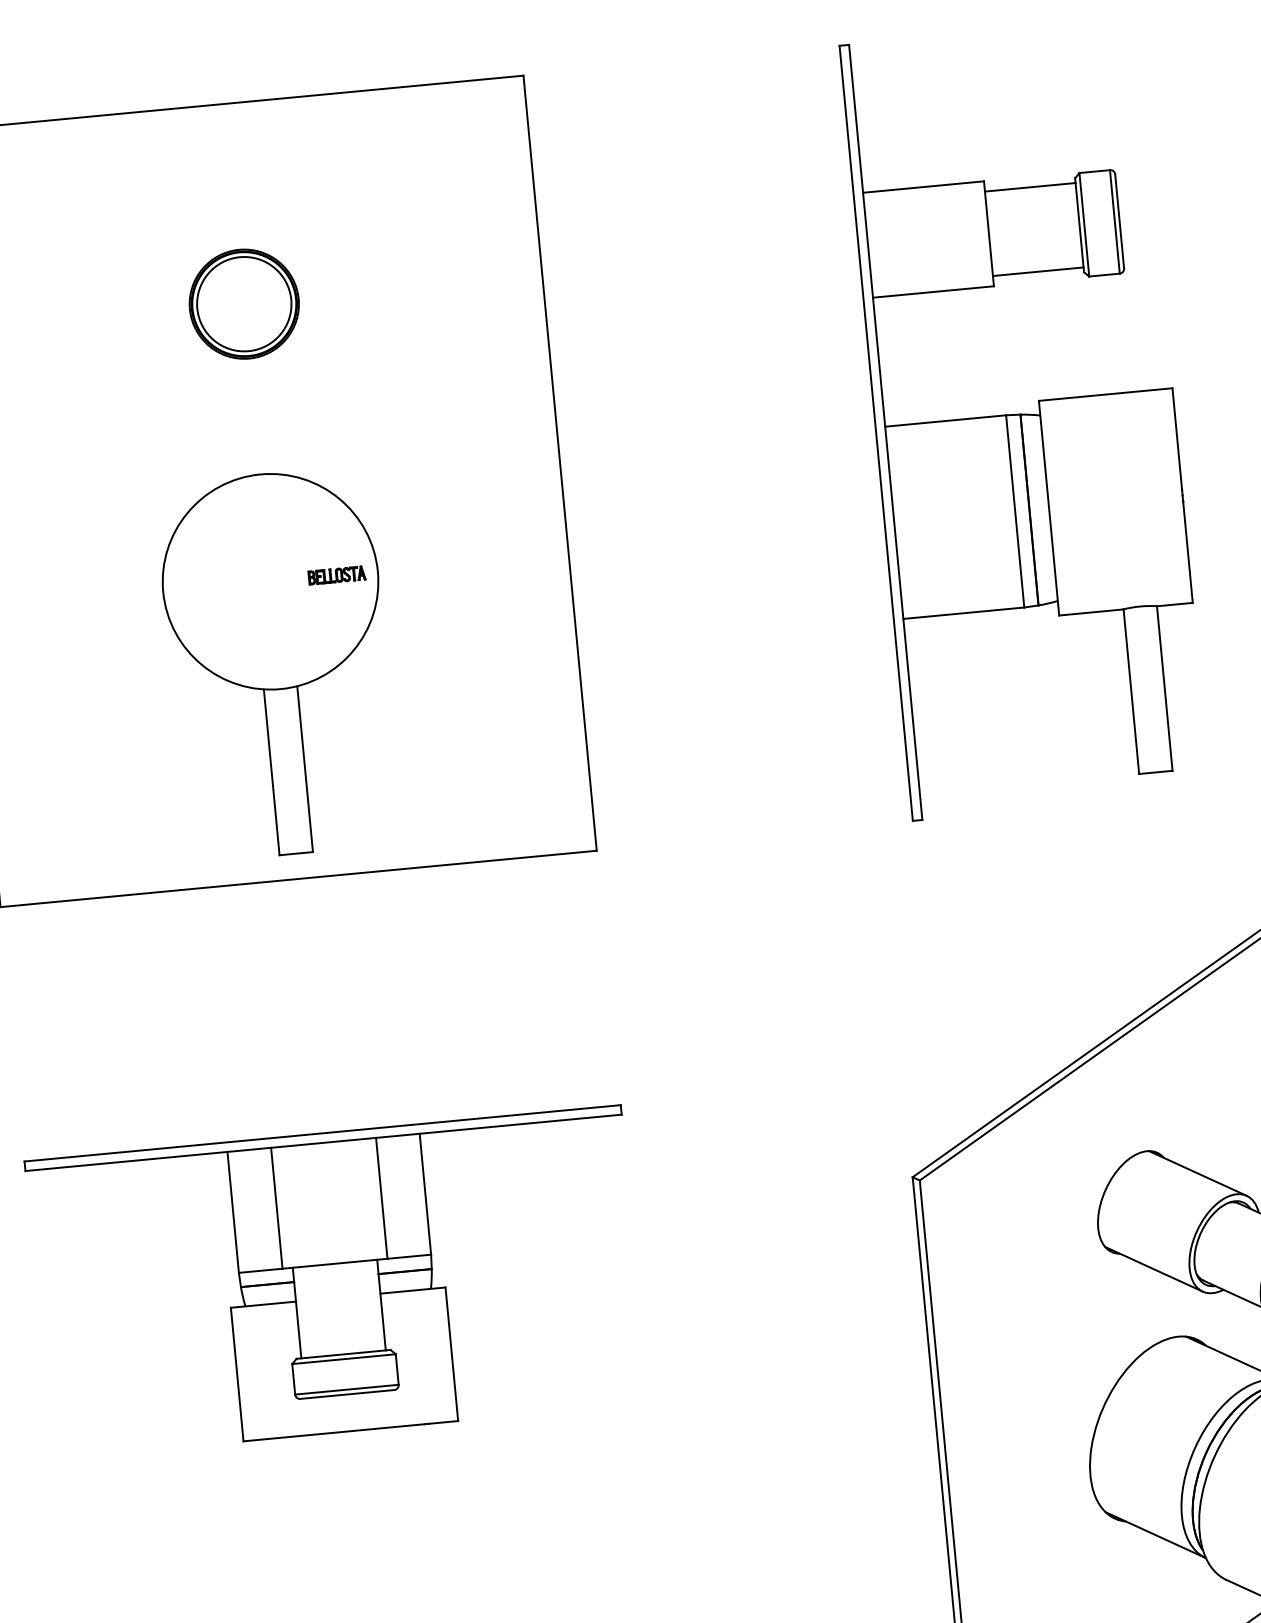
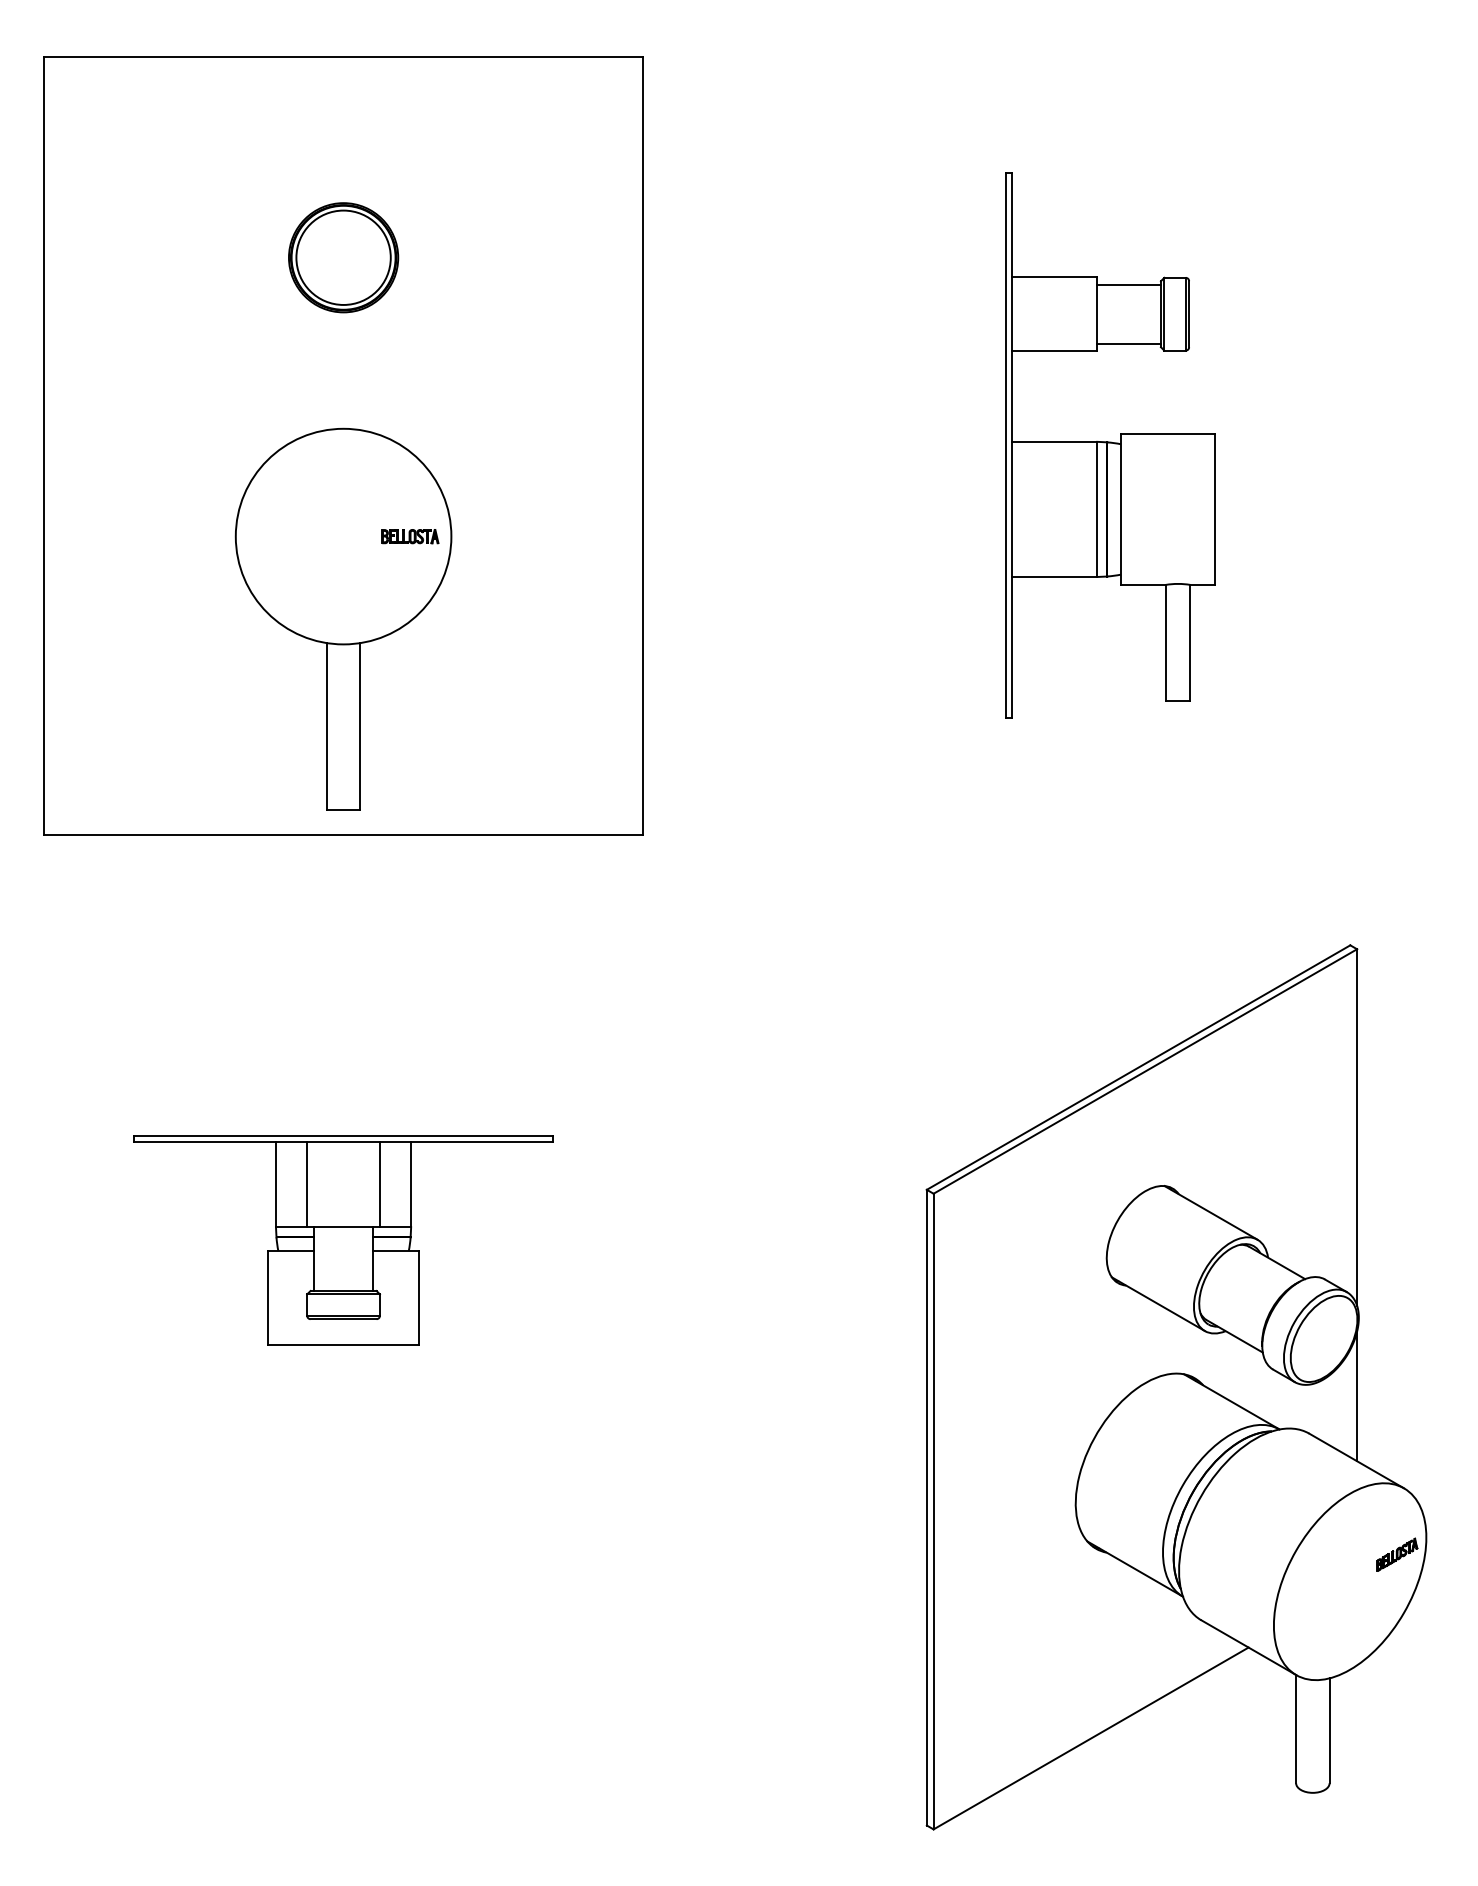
part: (1025, 418) -> (1110, 445), size x0.7
part: (336, 1282) -> (343, 1240), size x0.7

